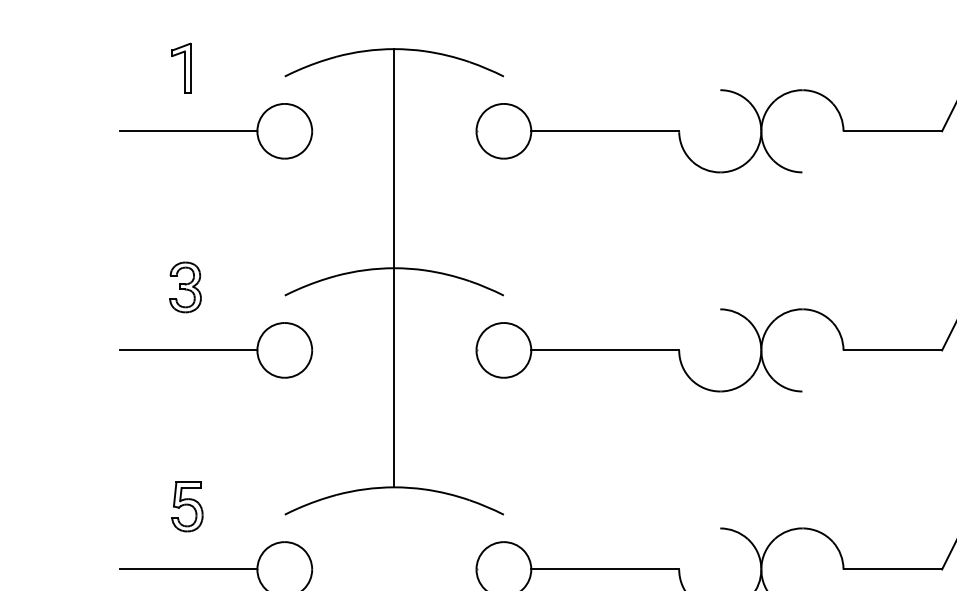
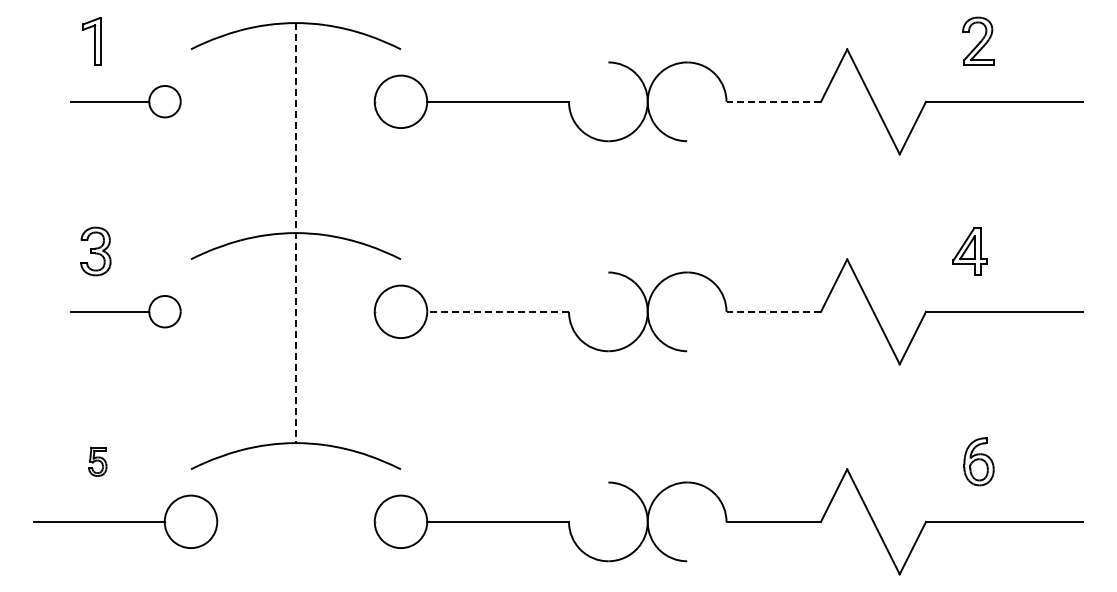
part: (216, 130) -> (125, 101), size x0.6
line: (892, 130) -> (773, 101), solid -> dashed
line: (394, 268) -> (296, 233), solid -> dashed
part: (216, 350) -> (125, 311), size x0.6
line: (605, 350) -> (498, 311), solid -> dashed
line: (892, 350) -> (773, 311), solid -> dashed
part: (187, 506) -> (97, 461), size x0.6

